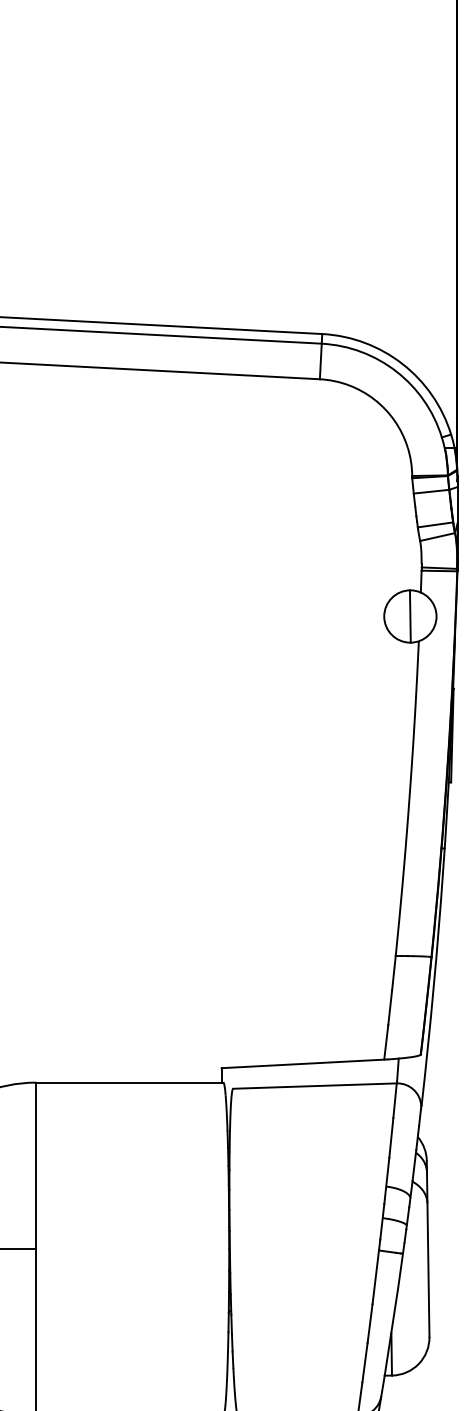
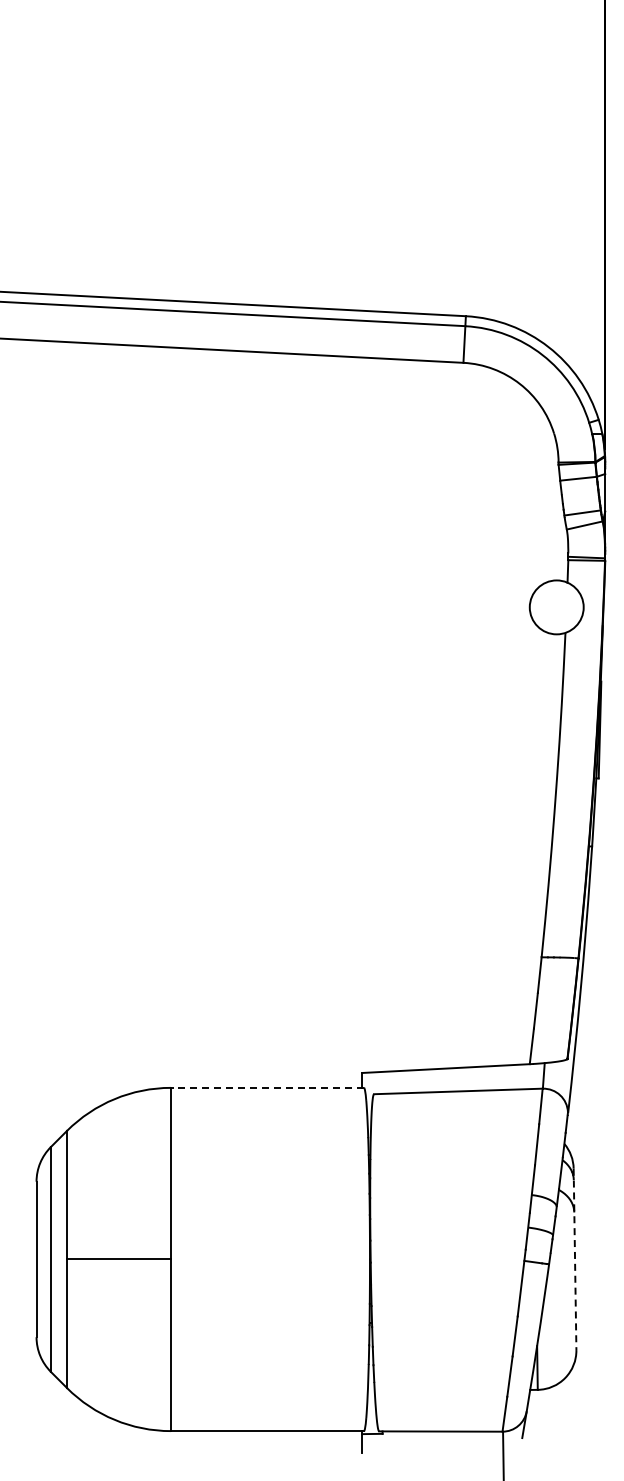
line: (410, 616) -> (556, 607), removed
line: (129, 1082) -> (267, 1087), solid -> dashed
line: (428, 1249) -> (575, 1259), solid -> dashed

